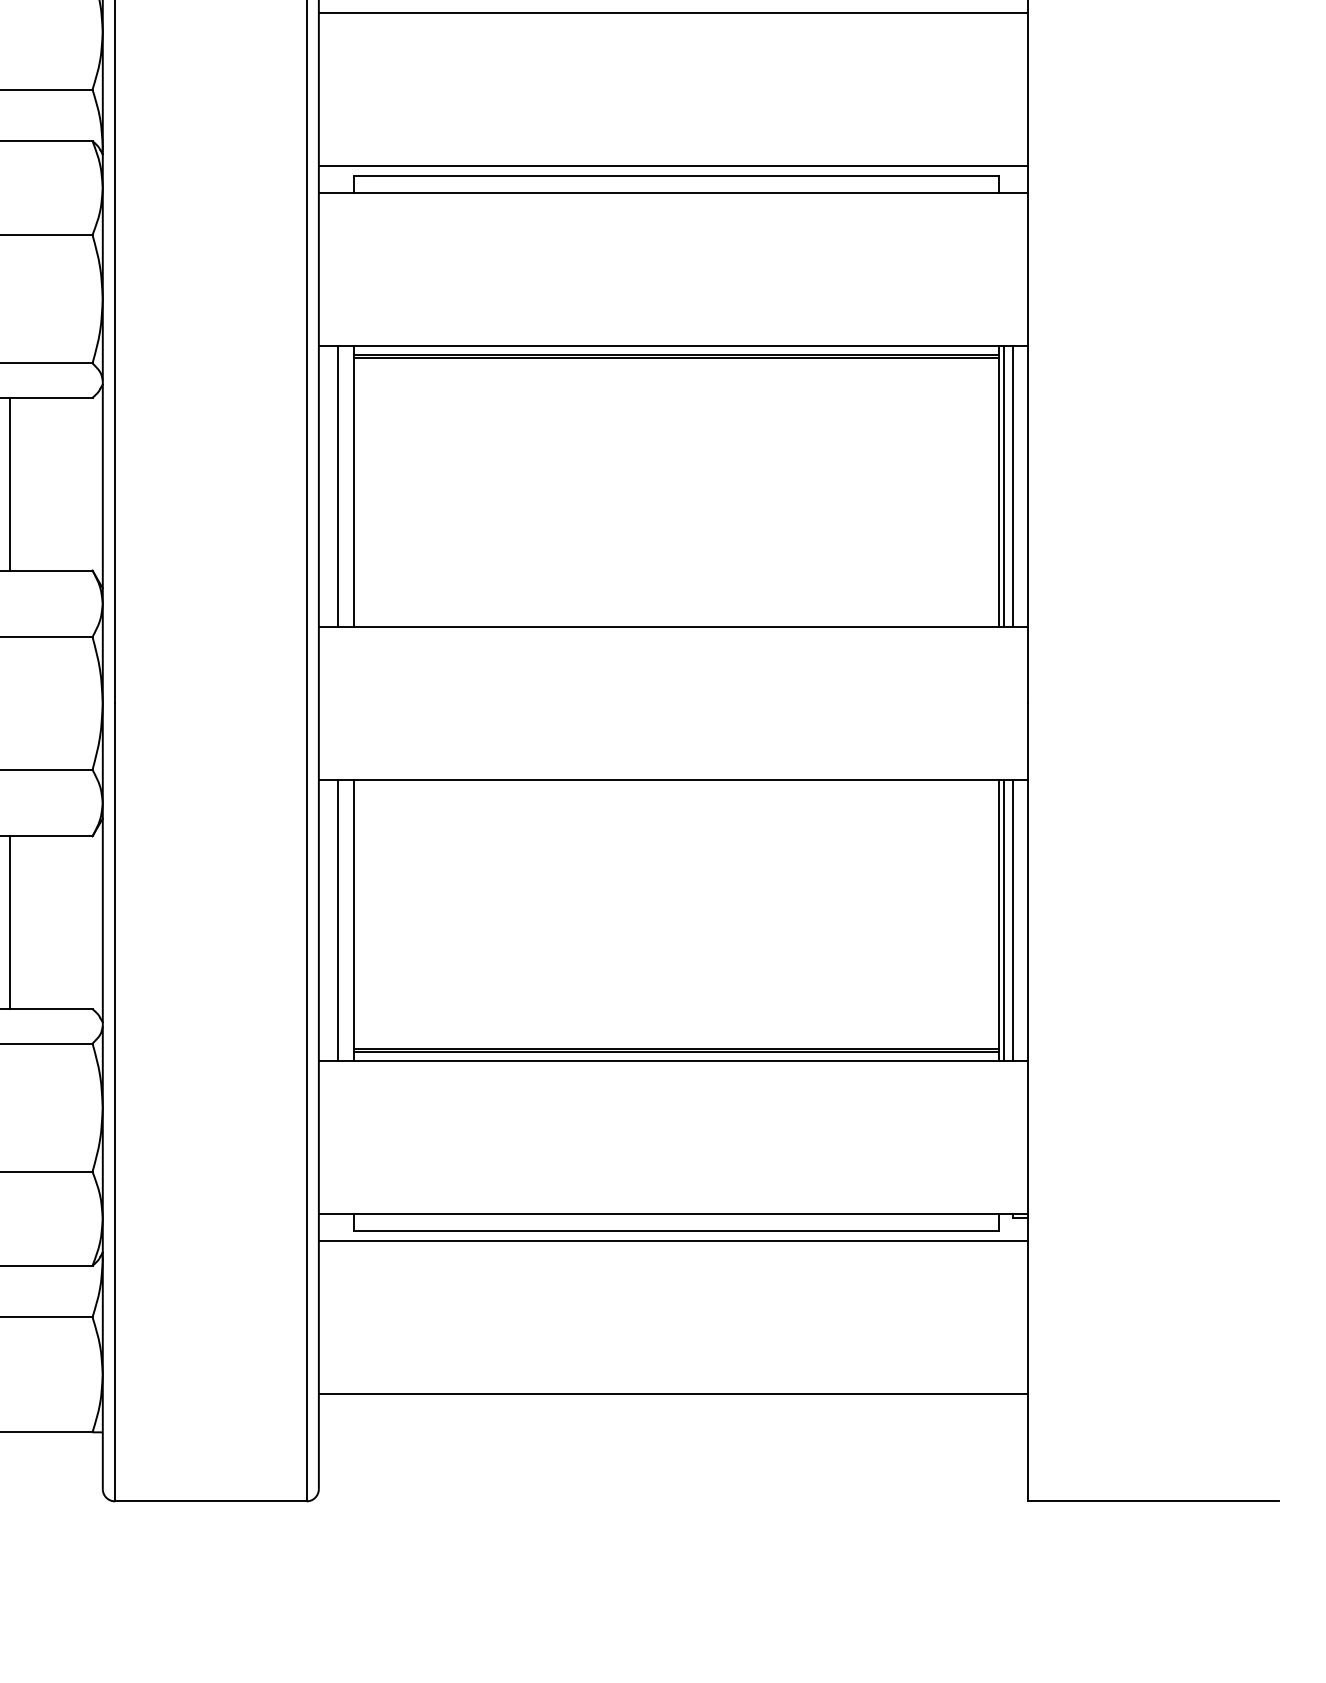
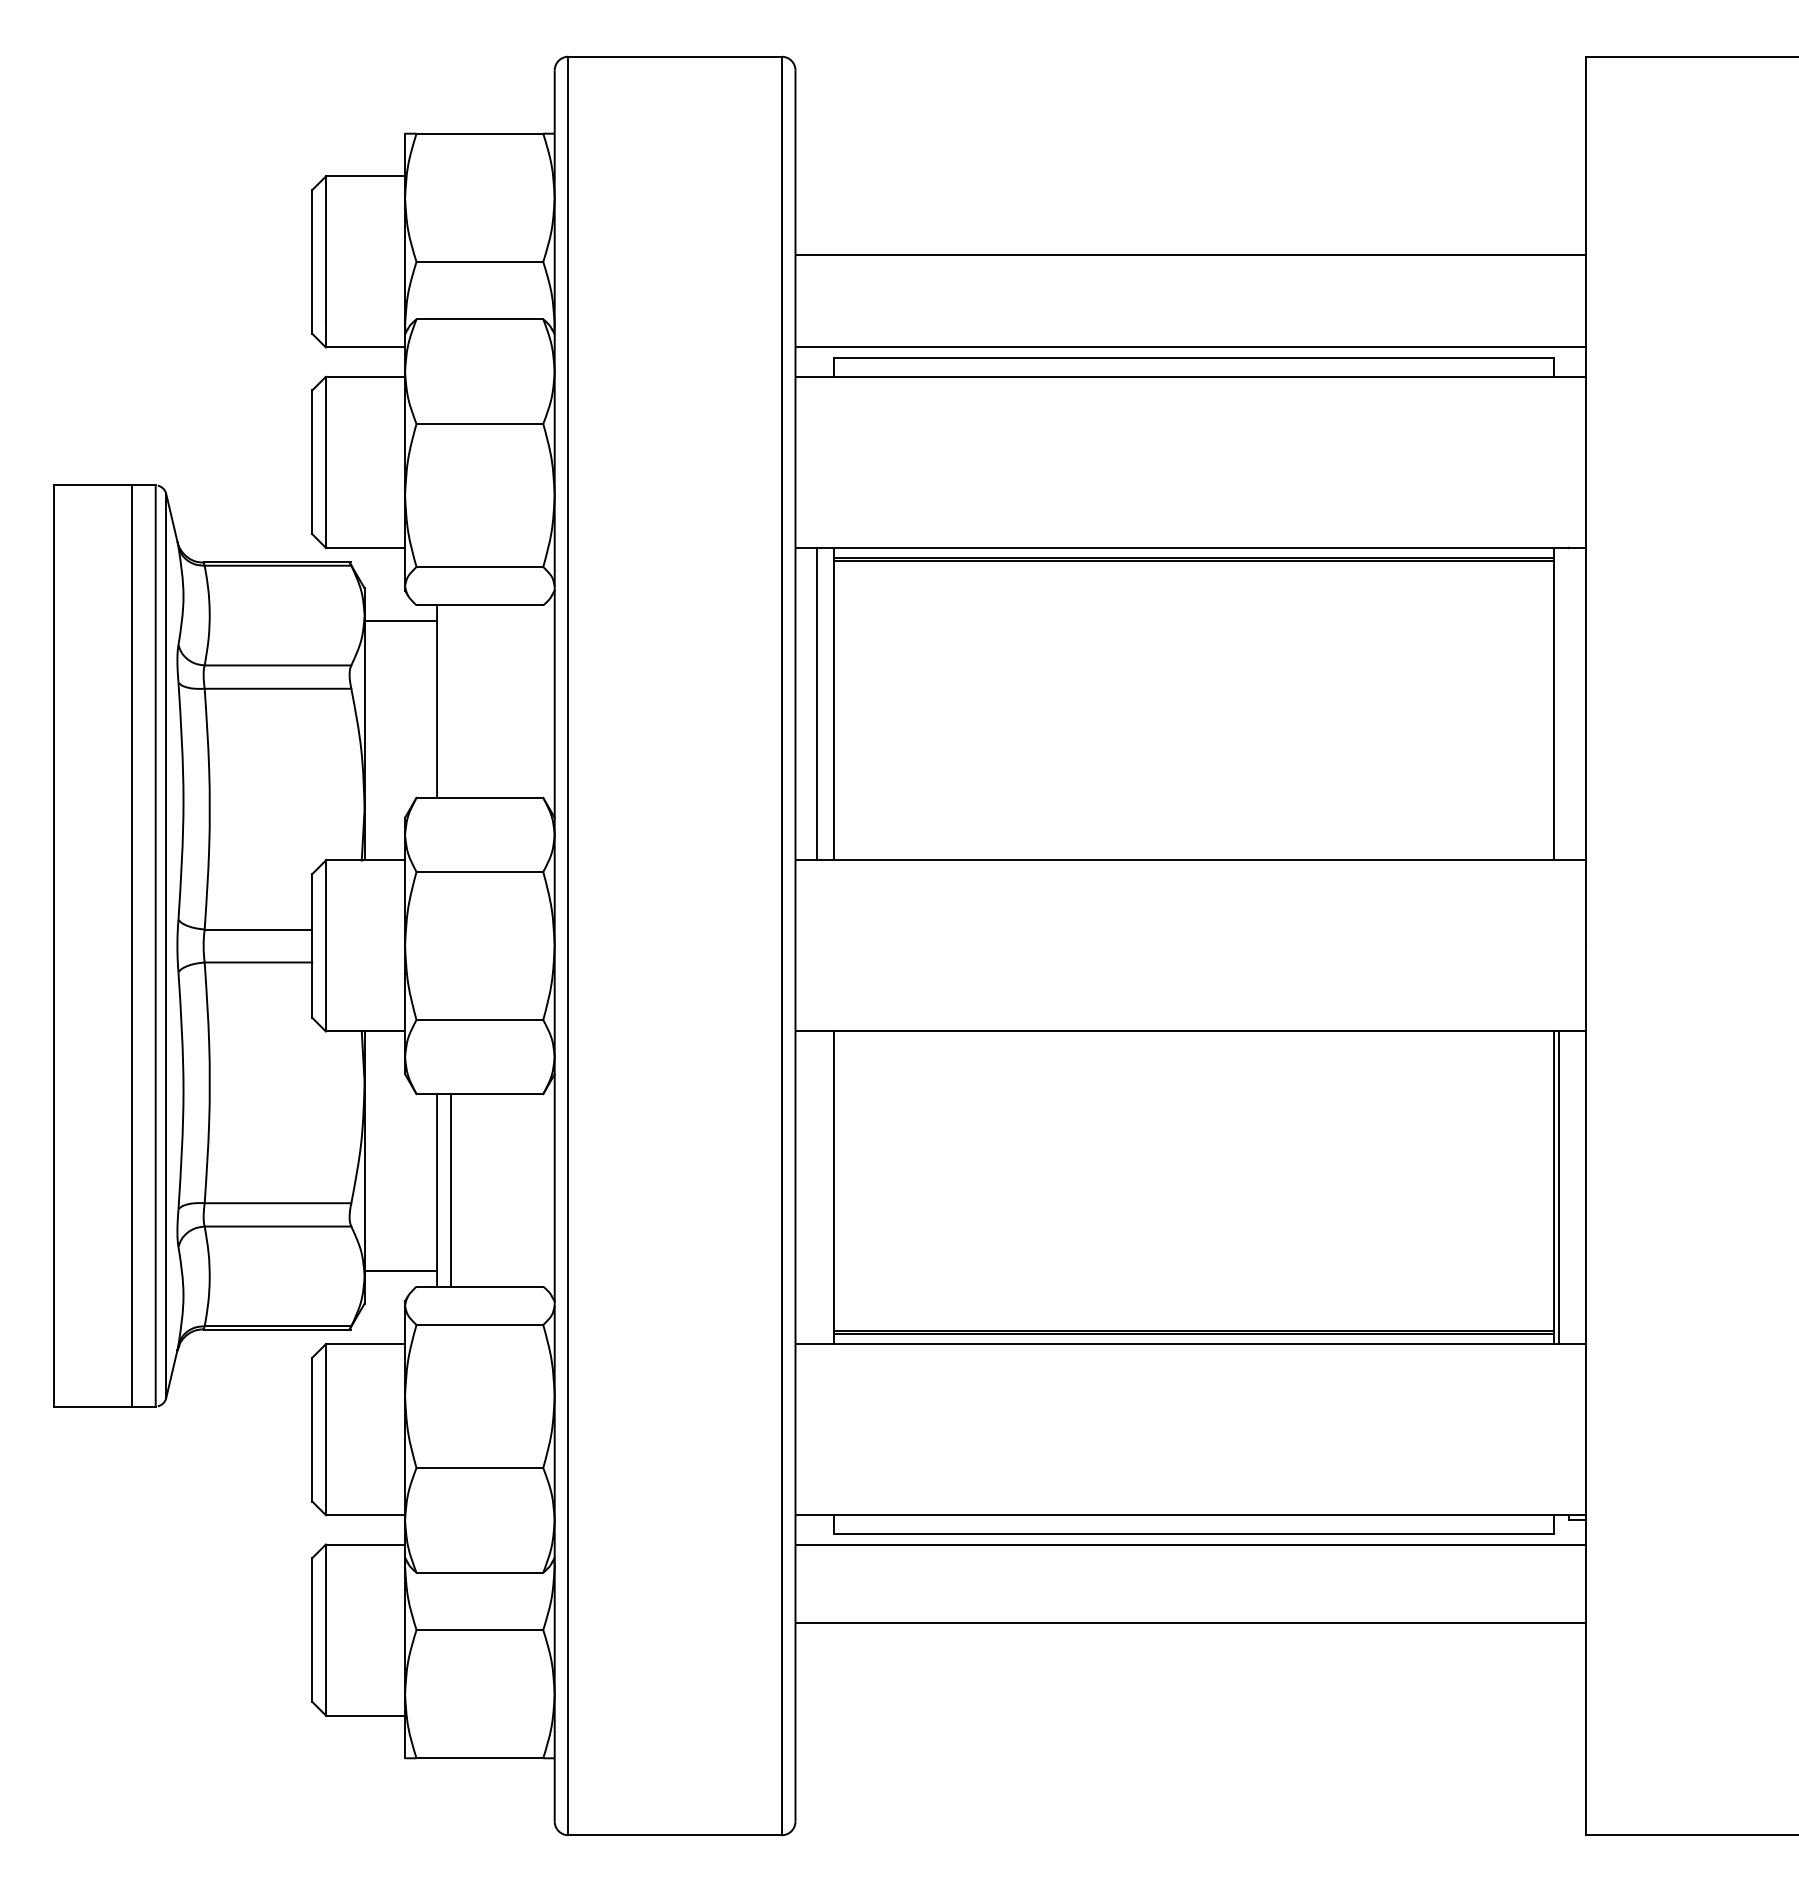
line: (673, 12) -> (1190, 255), moved
line: (9, 484) -> (450, 701), removed
line: (1003, 485) -> (1558, 703), removed
line: (1012, 485) -> (1568, 703), removed
line: (338, 920) -> (817, 1187), removed
line: (1012, 920) -> (1568, 1187), removed
line: (673, 1393) -> (1190, 1622), moved

